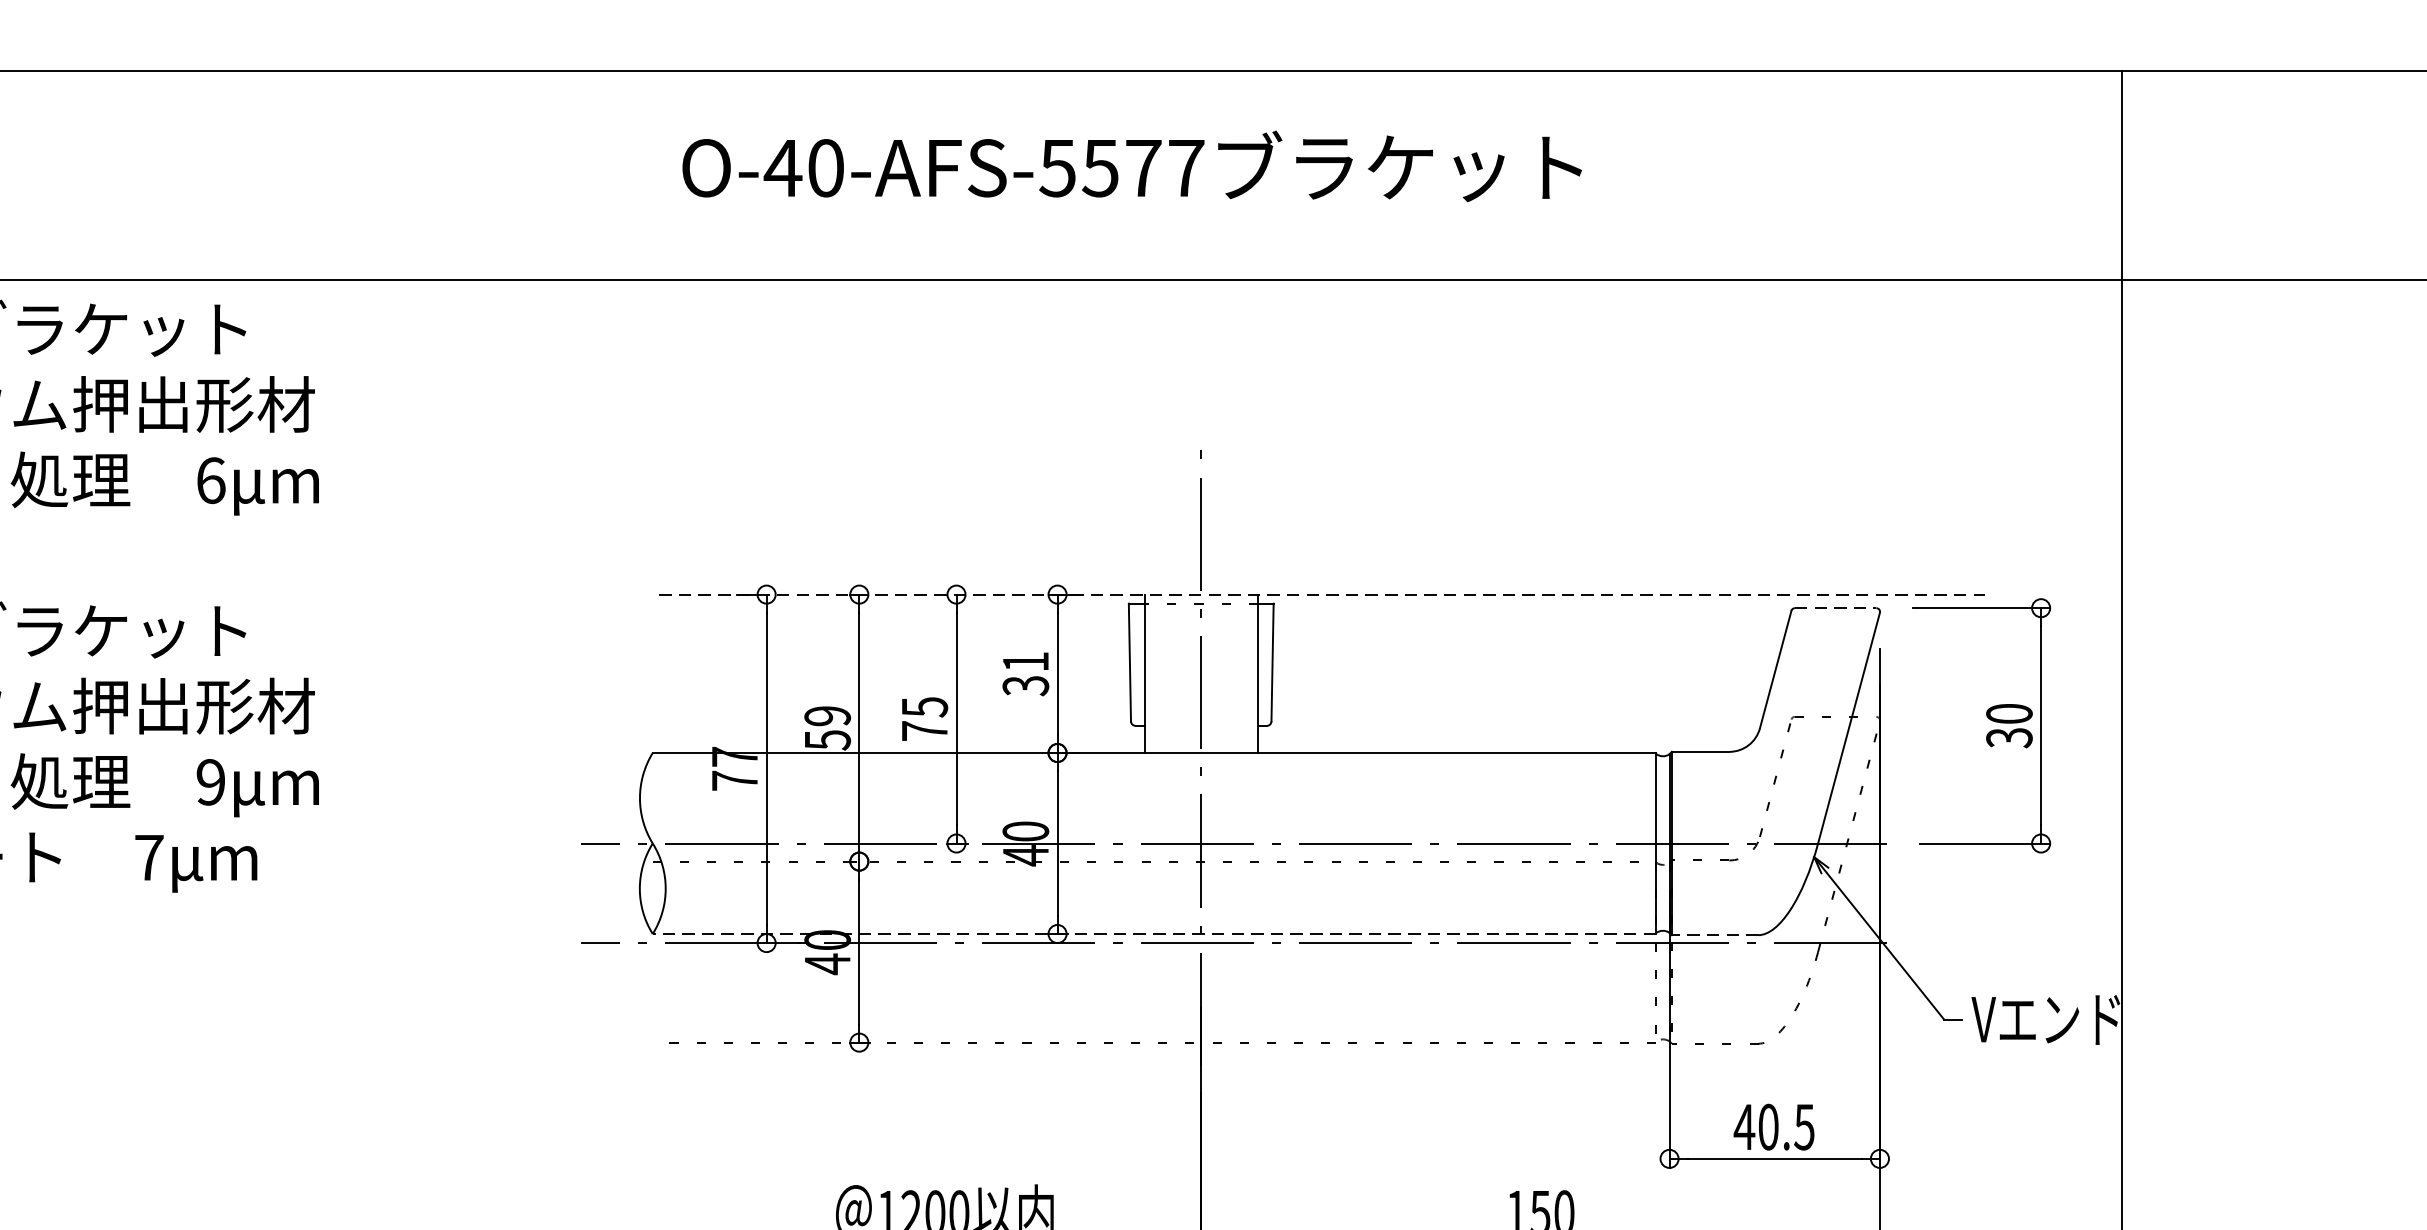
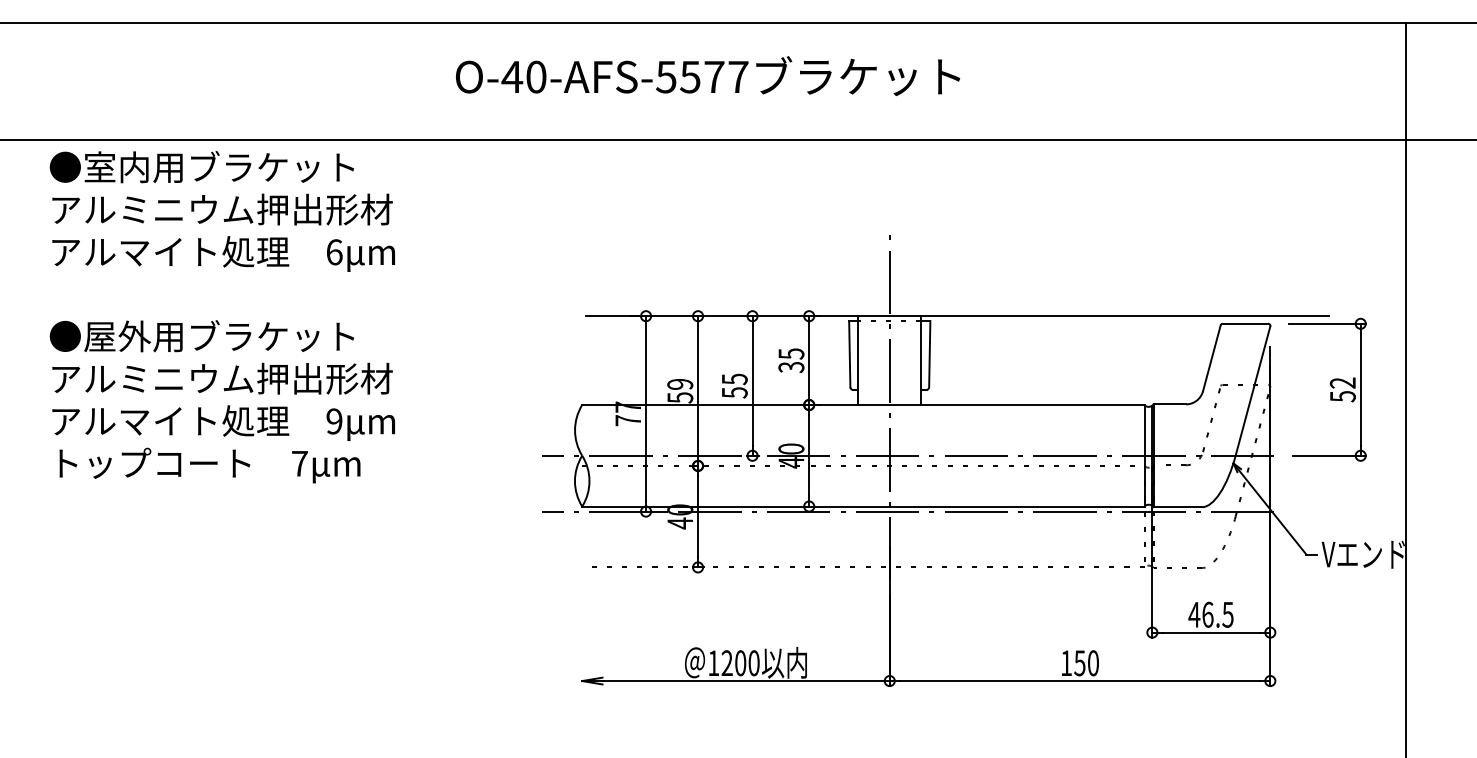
text: (1132, 165) -> (708, 75), moved
line: (1322, 595) -> (957, 316), dashed -> solid
line: (1835, 607) -> (1245, 323), dashed -> solid
text: (1025, 661) -> (791, 353), 31 -> 35
text: (2008, 725) -> (1342, 389), 30 -> 52
text: (924, 730) -> (734, 392), 75 -> 55
line: (1152, 933) -> (862, 506), dashed -> solid
line: (1714, 935) -> (1177, 507), dashed -> solid
text: (1767, 1126) -> (1207, 614), 40.5 -> 46.5

